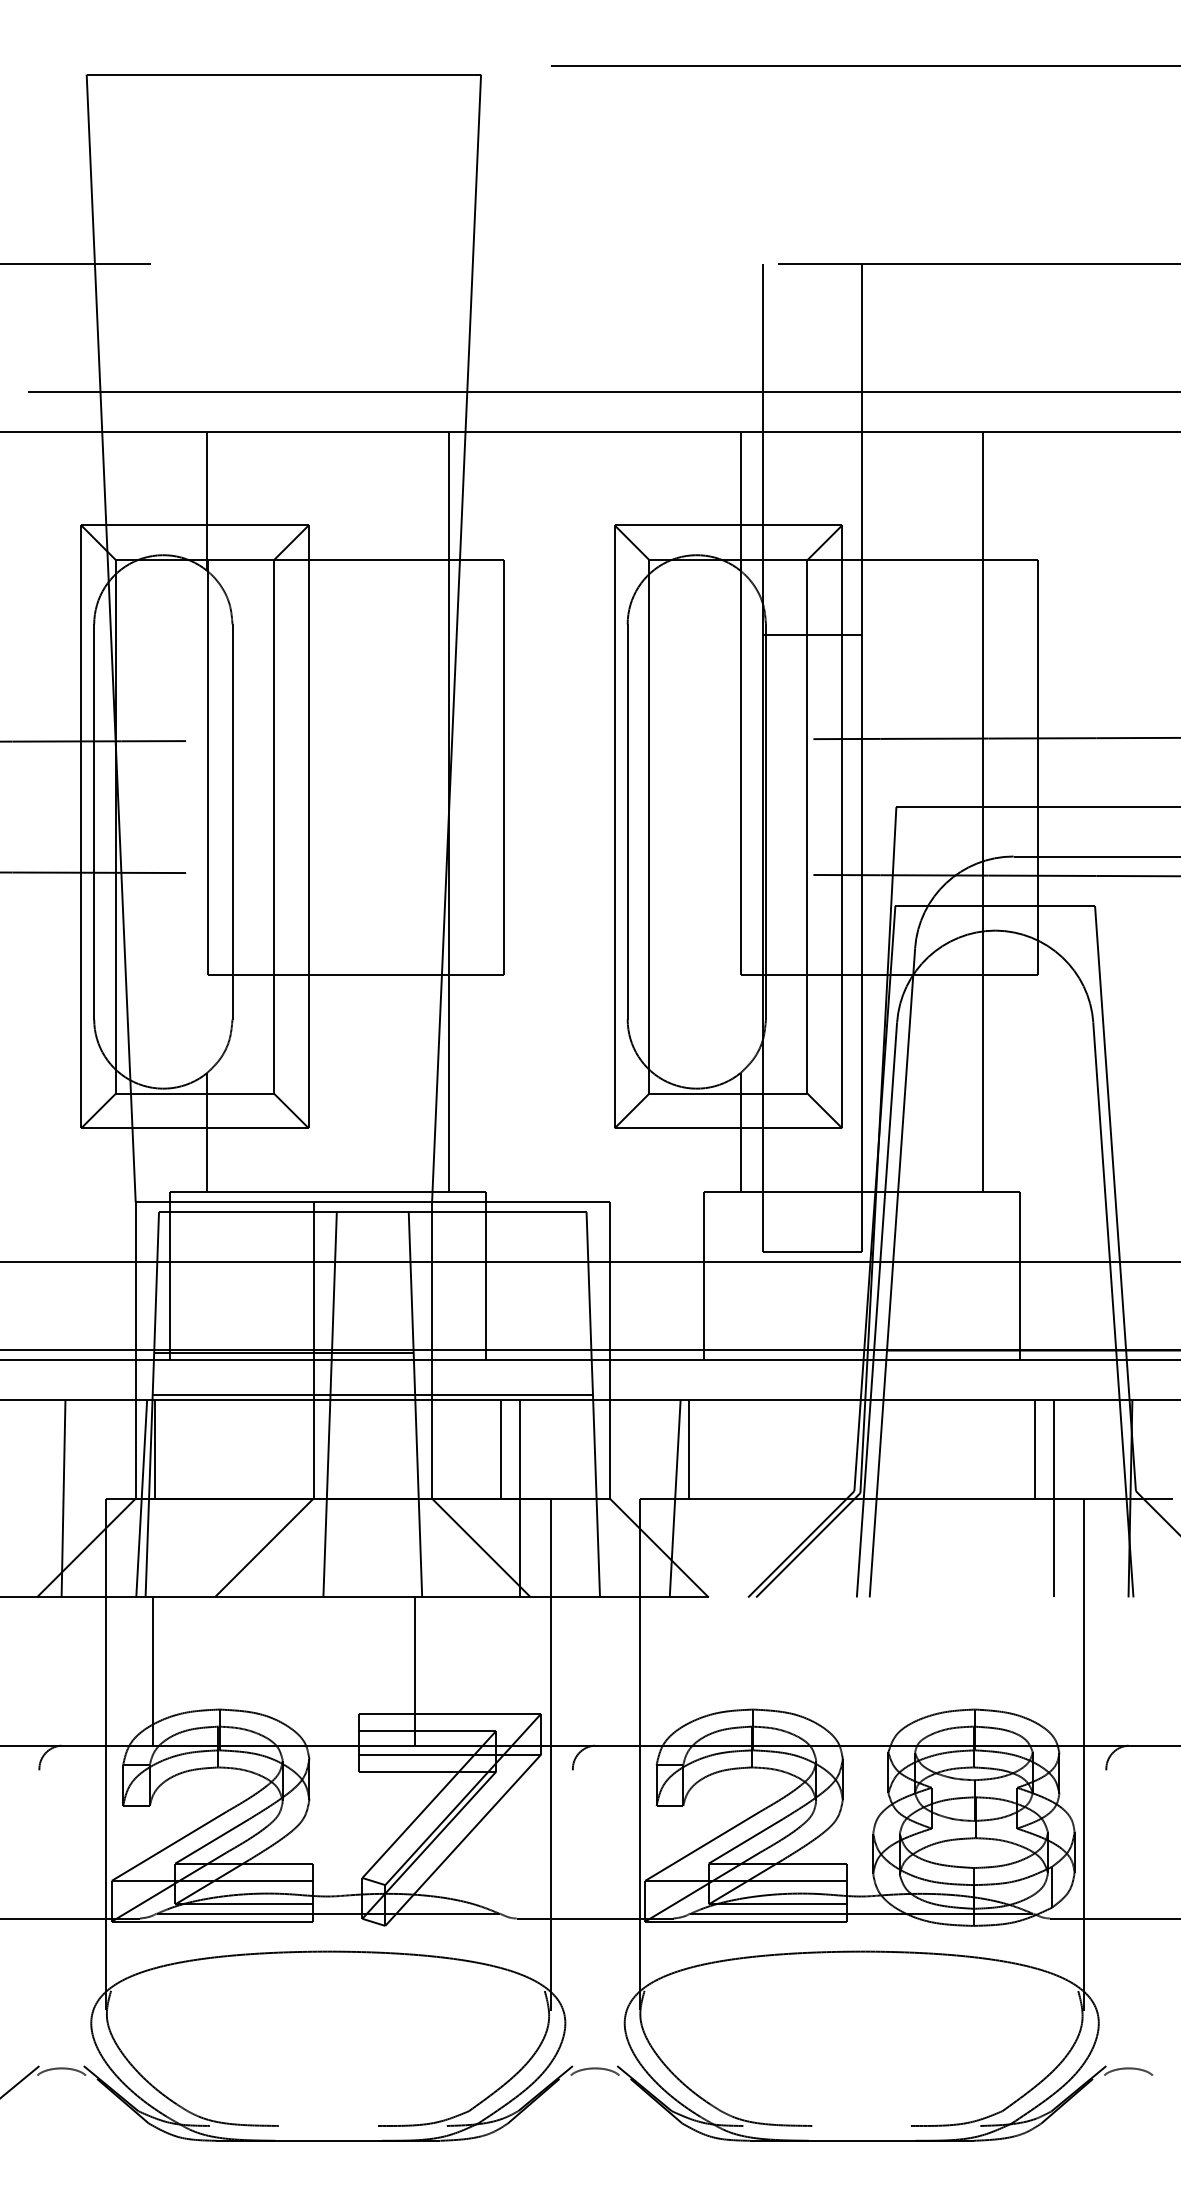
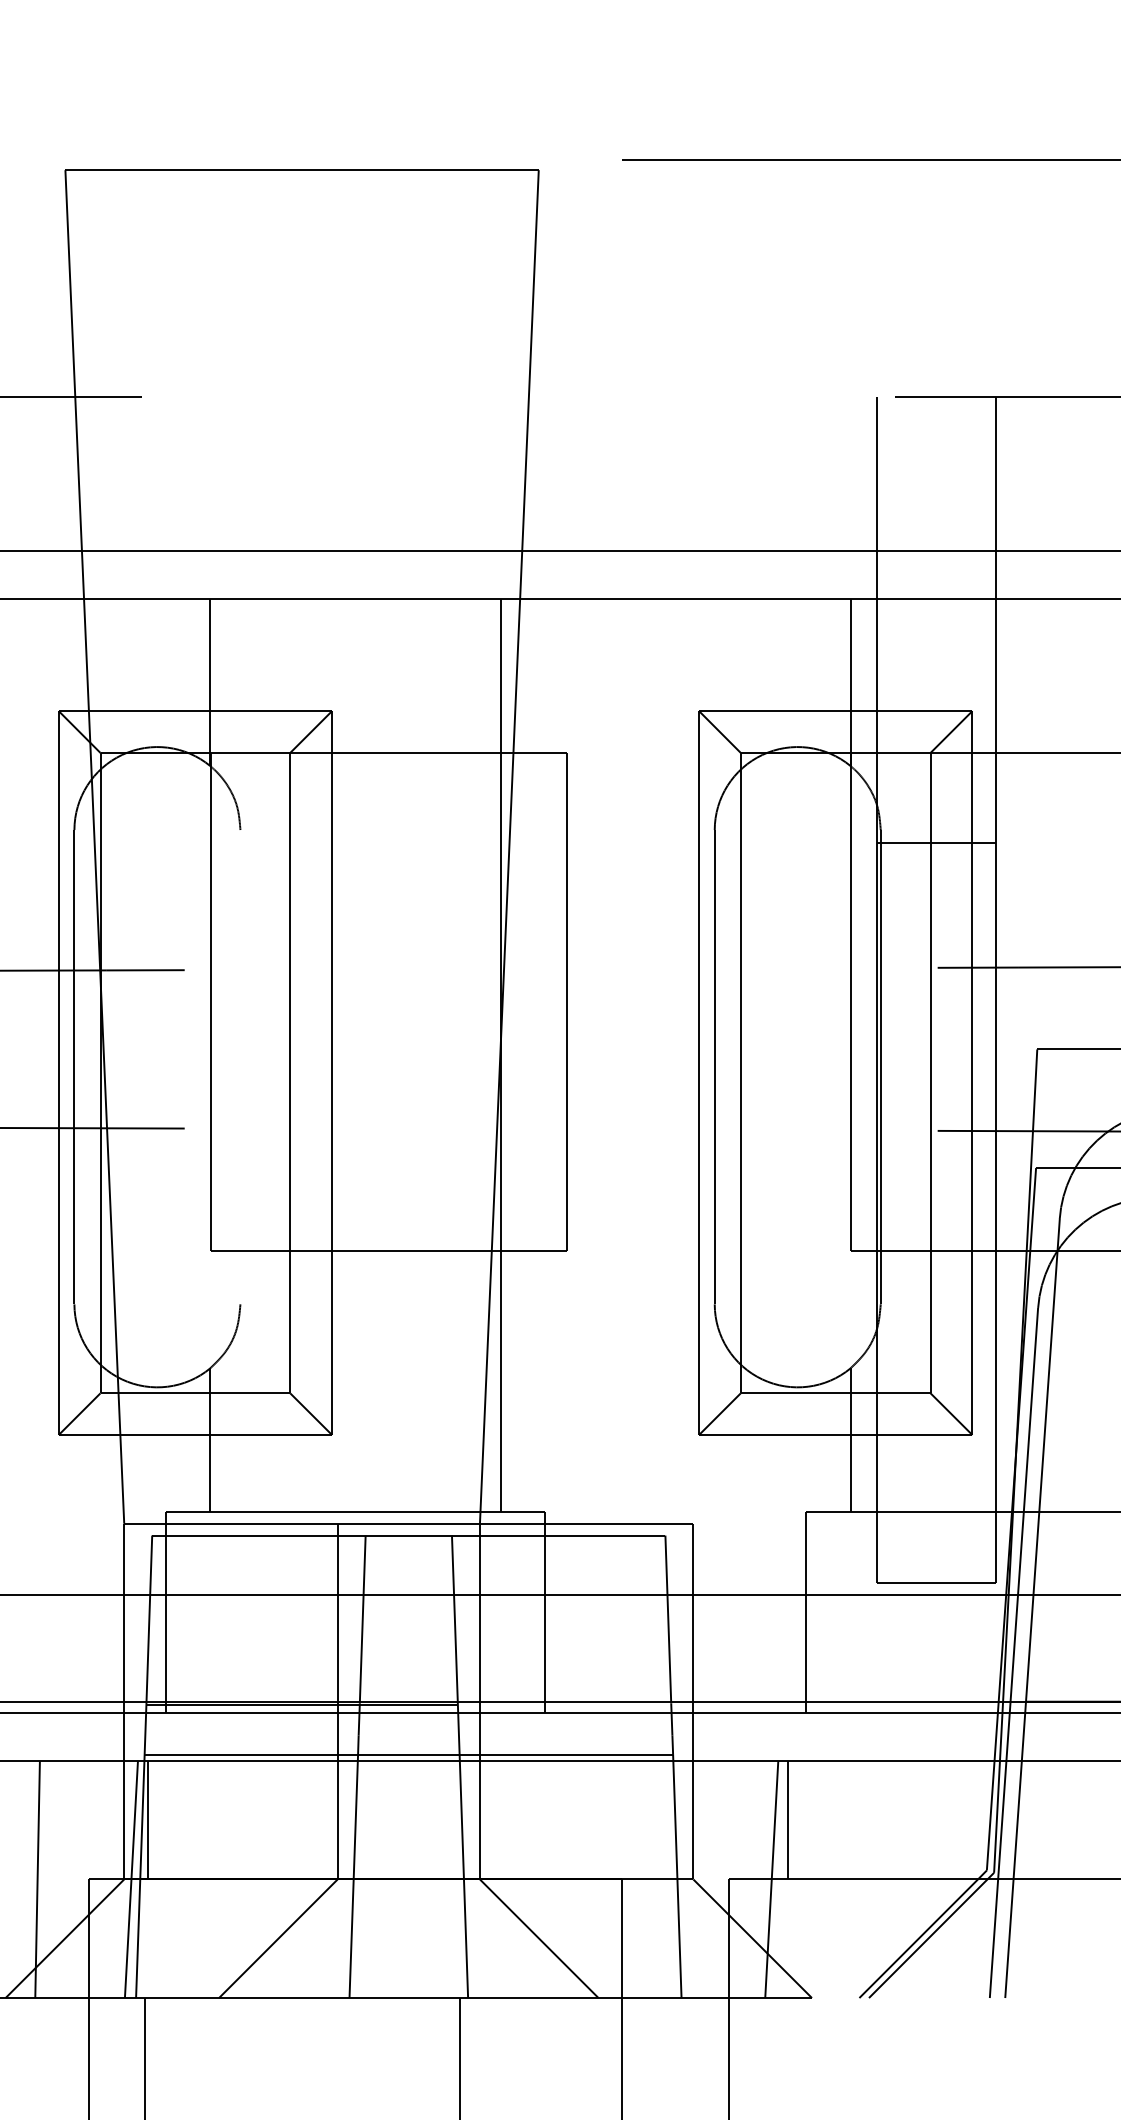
line: (232, 821) -> (240, 1066), removed
line: (501, 1448) -> (563, 1819), removed
line: (520, 1498) -> (586, 1879), removed

